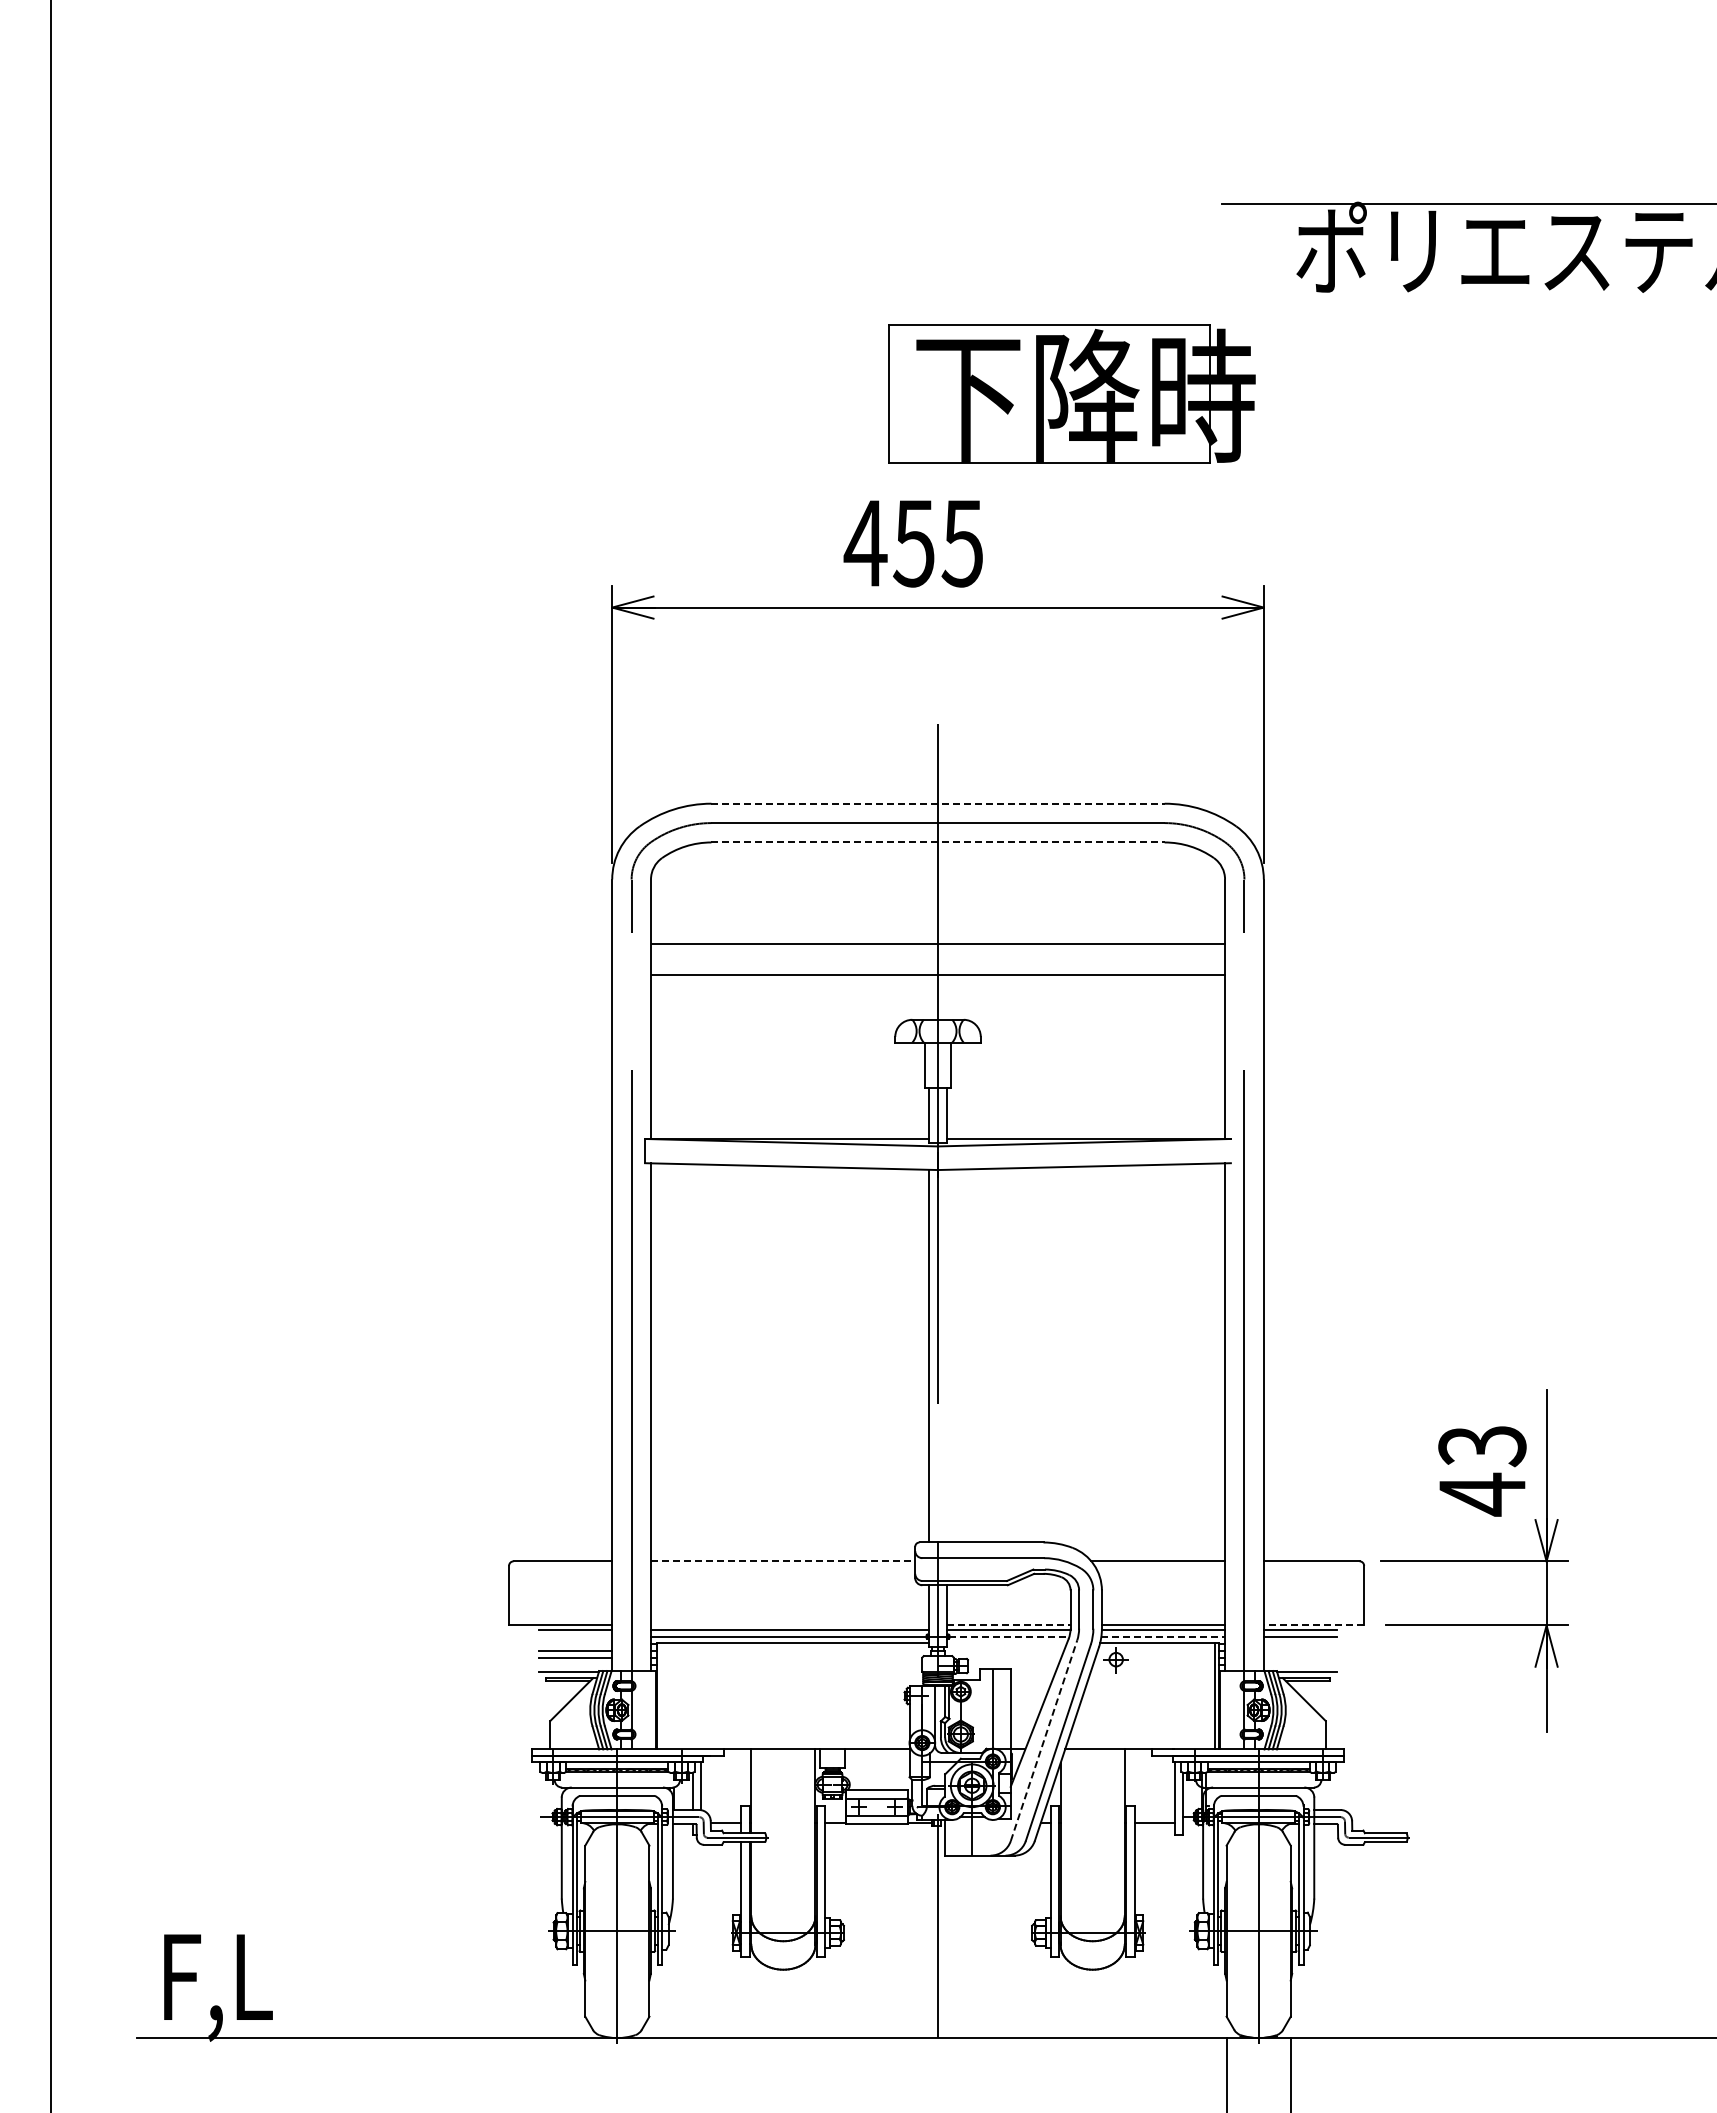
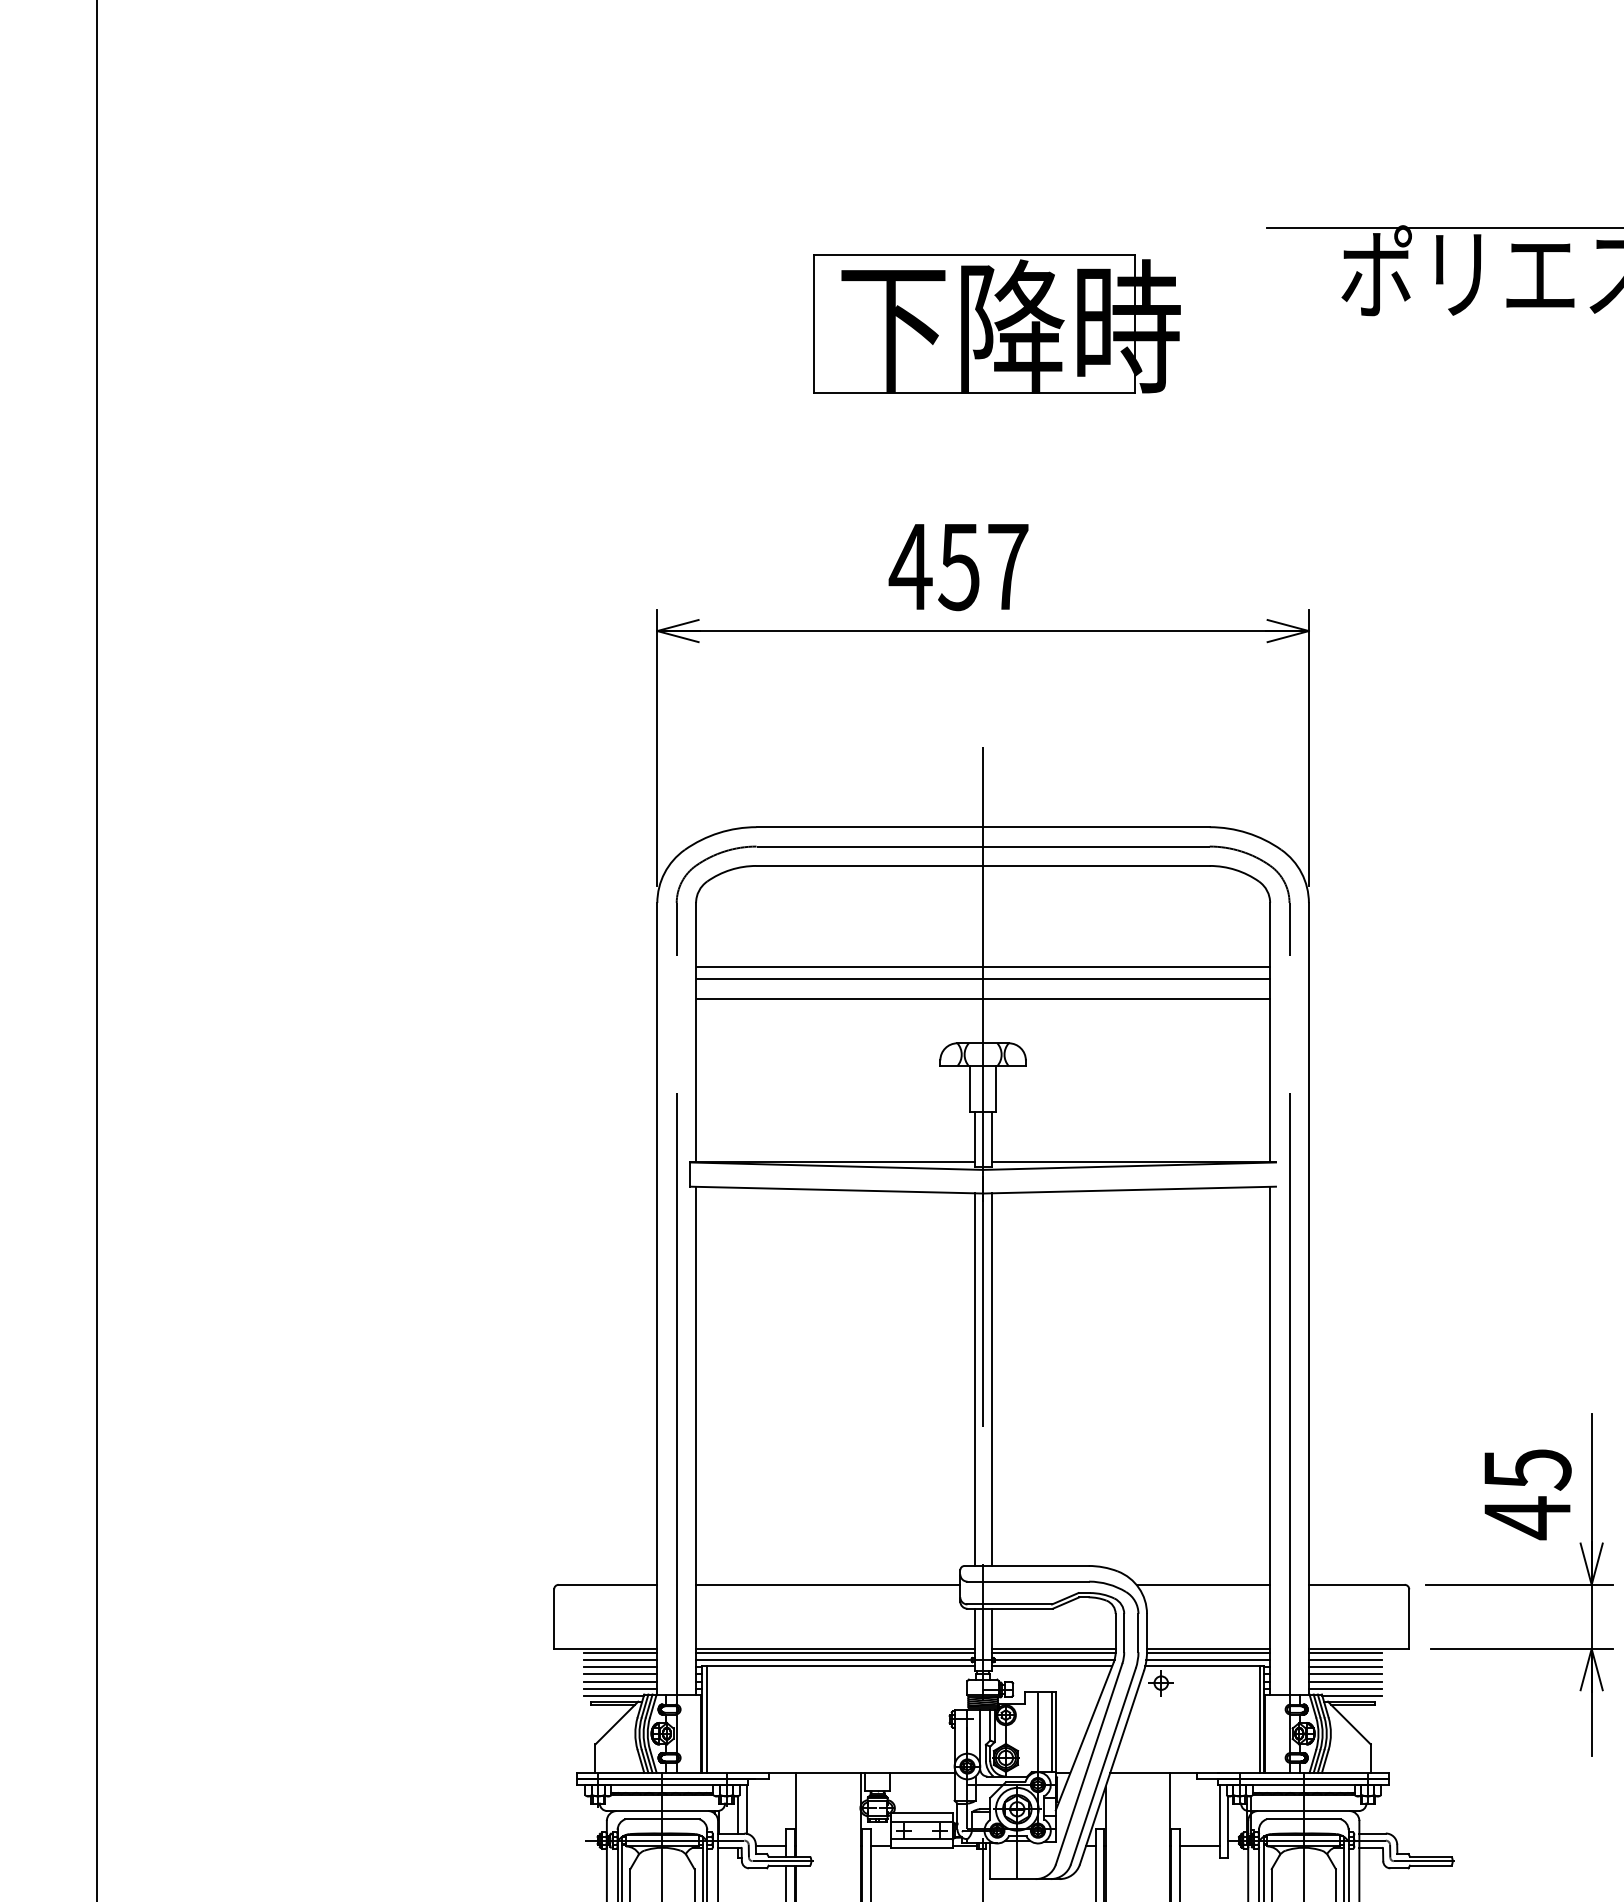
part: (1071, 393) -> (996, 323), moved
text: (962, 543) -> (1007, 566), 455 -> 457
line: (938, 803) -> (983, 826), dashed -> solid
line: (938, 842) -> (983, 865), dashed -> solid
line: (937, 955) -> (982, 978), added
line: (946, 1355) -> (991, 1378), added
text: (1482, 1446) -> (1527, 1469), 43 -> 45
line: (783, 1561) -> (828, 1584), dashed -> solid
line: (790, 1625) -> (835, 1648), added
line: (1008, 1625) -> (1053, 1648), dashed -> solid
line: (1313, 1625) -> (1358, 1648), dashed -> solid
line: (575, 1636) -> (620, 1659), added
line: (1009, 1636) -> (1054, 1659), dashed -> solid
line: (1163, 1636) -> (1208, 1659), dashed -> solid
line: (1006, 1642) -> (1051, 1665), added
line: (575, 1643) -> (620, 1666), added
line: (1300, 1643) -> (1345, 1666), added
line: (1300, 1650) -> (1345, 1673), added
line: (1300, 1658) -> (1345, 1681), added
line: (575, 1665) -> (620, 1688), added
line: (1300, 1665) -> (1345, 1688), added
line: (661, 1695) -> (706, 1718), added
line: (1006, 1708) -> (1051, 1731), added
line: (1044, 1740) -> (1089, 1763), dashed -> solid

